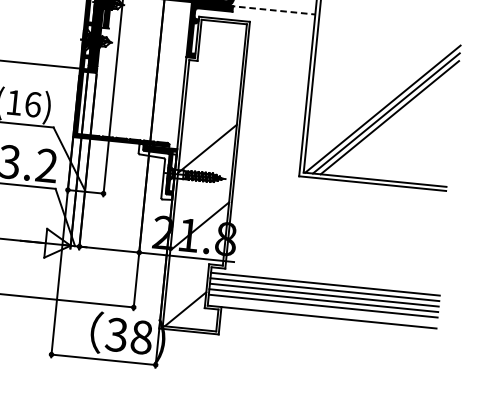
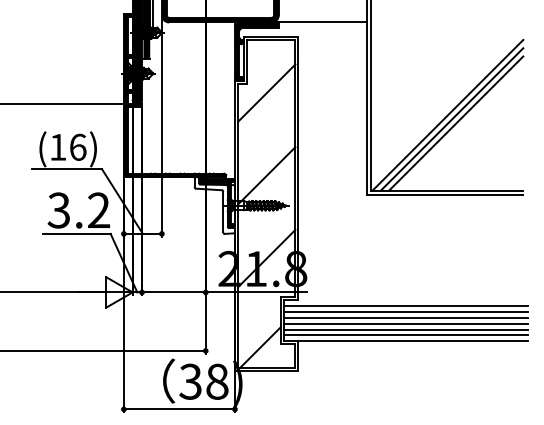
line: (272, 10) -> (320, 22), dashed -> solid
line: (214, 70) -> (266, 92), added
line: (322, 311) -> (405, 335), added

